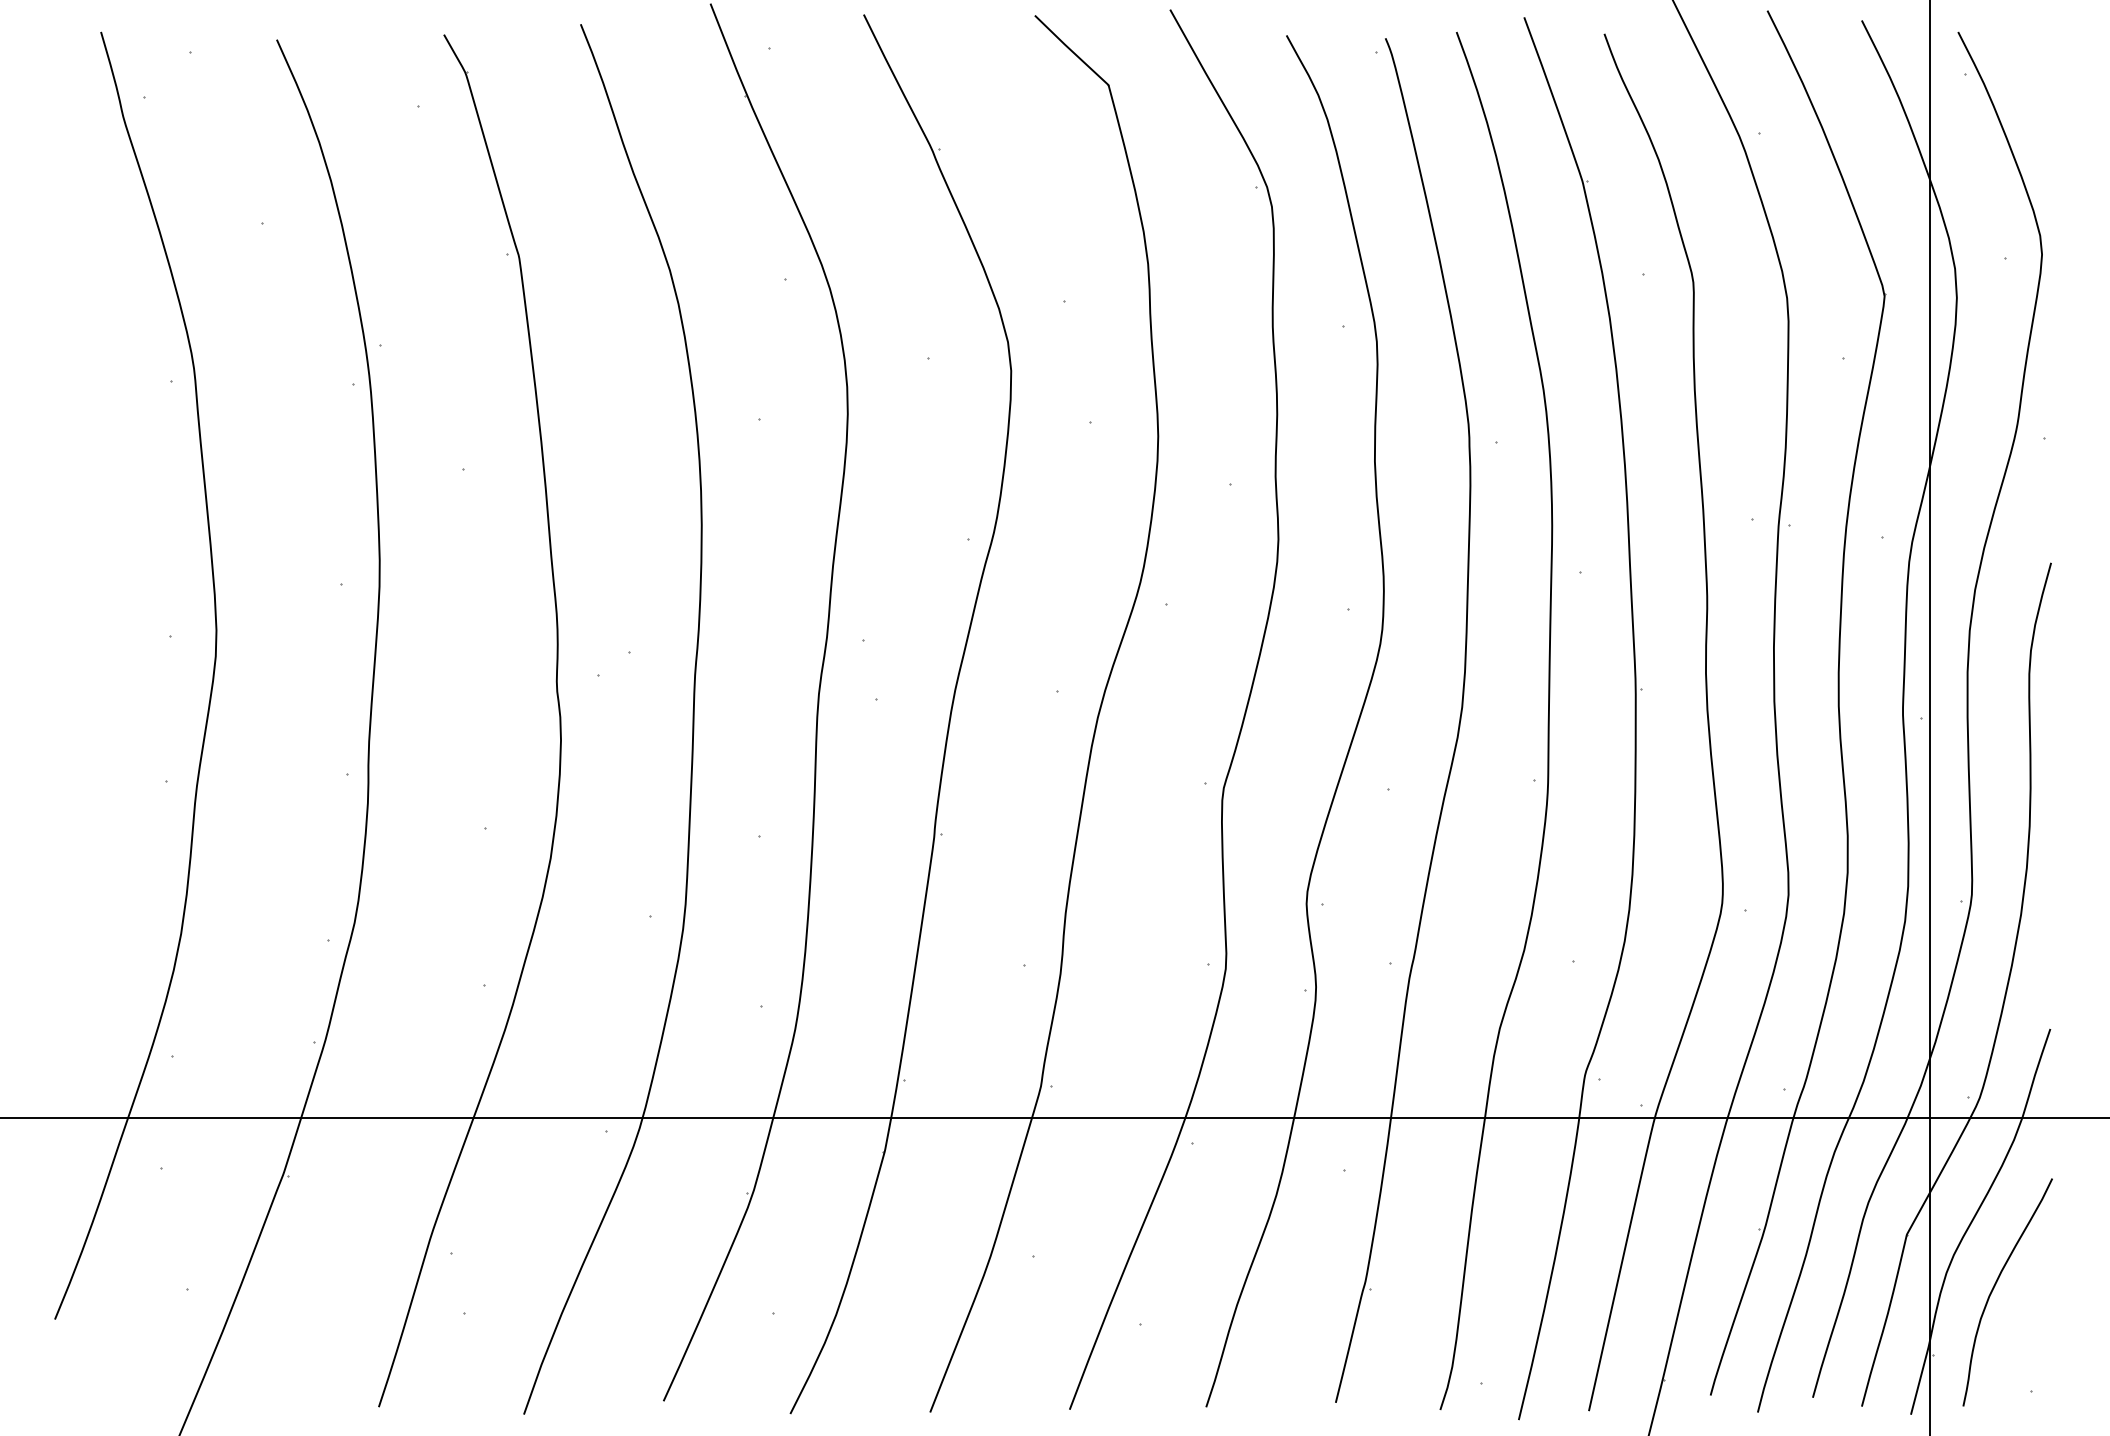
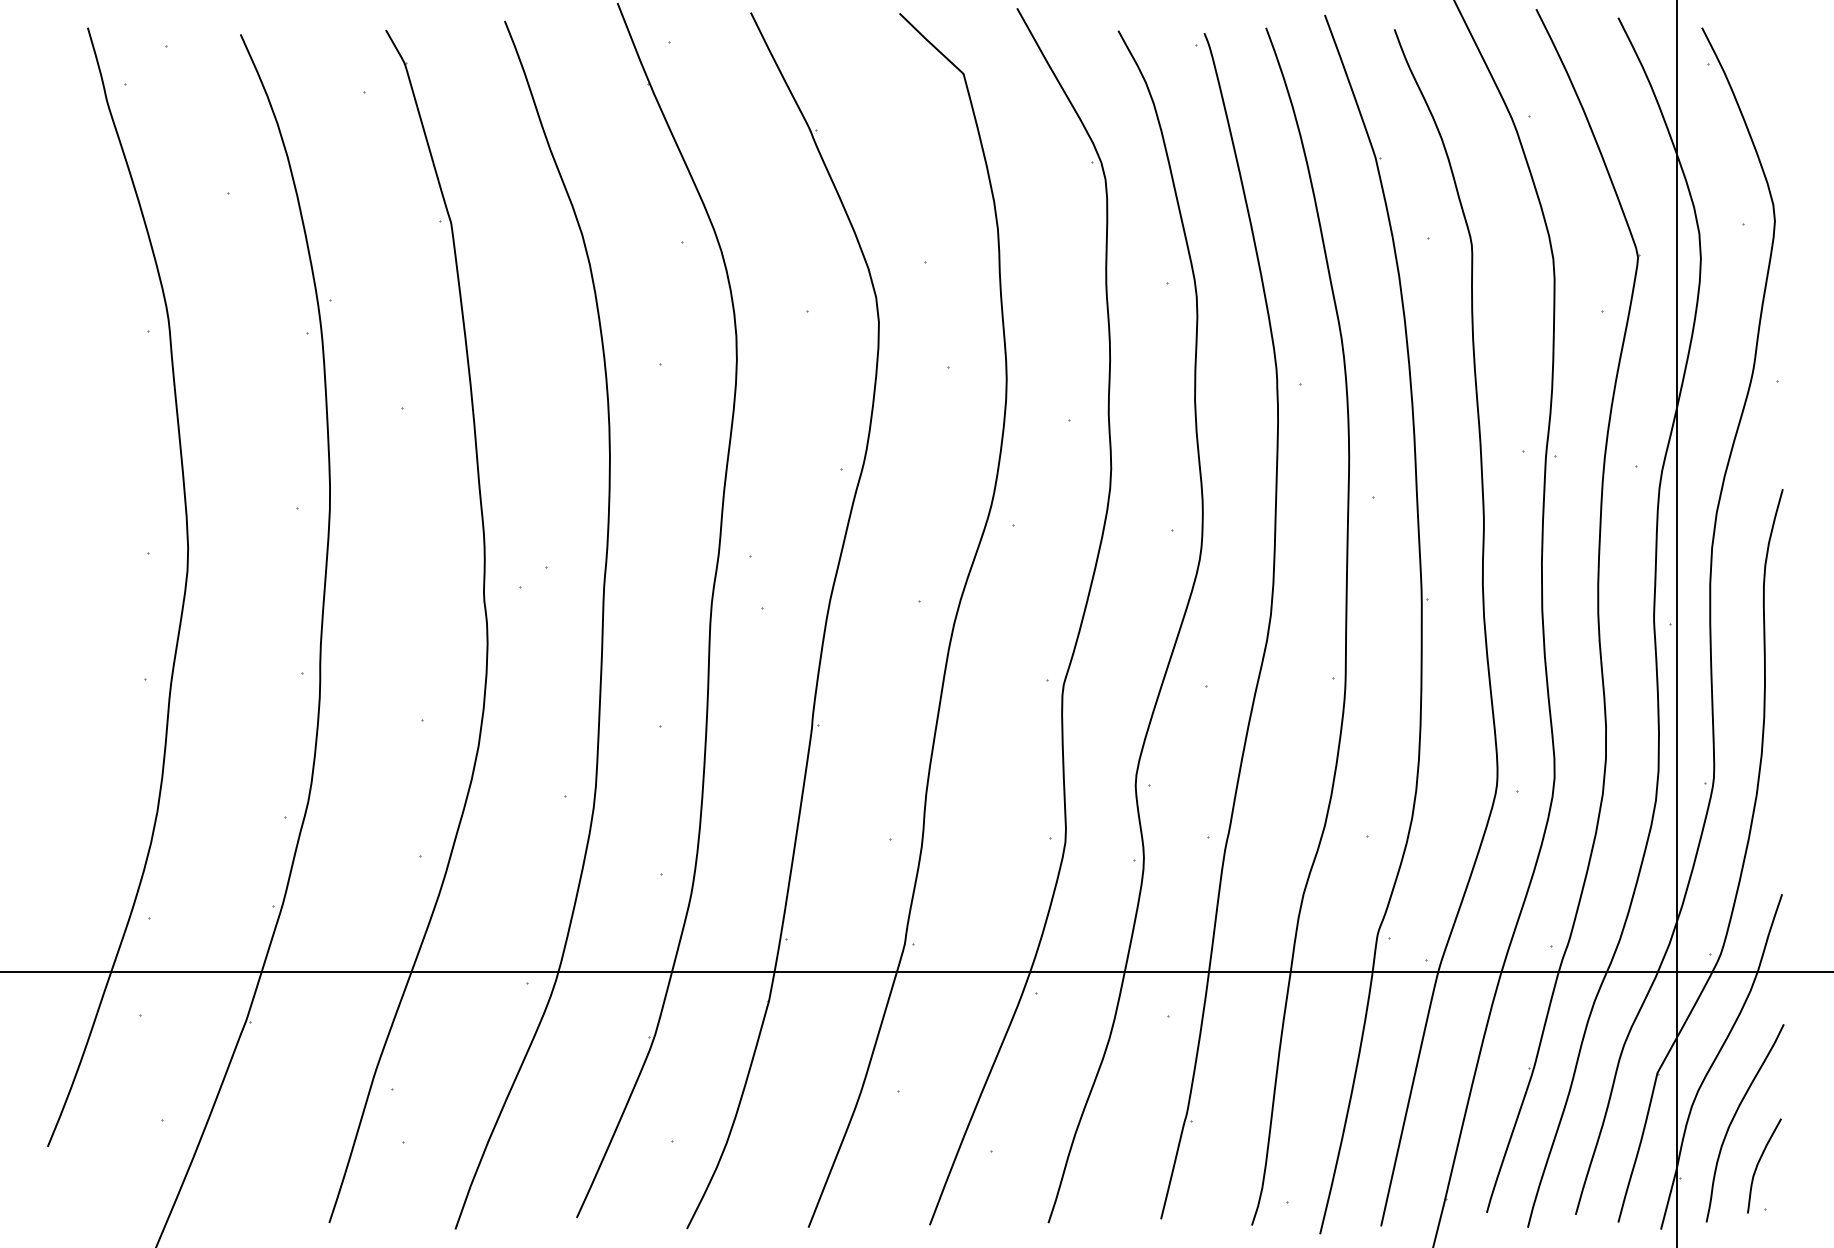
curve: (2023, 1339) -> (1758, 1164), added

